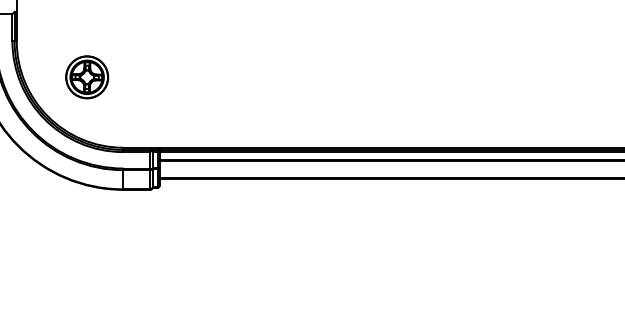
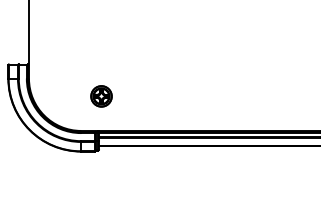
part: (87, 77) -> (101, 96), moved

